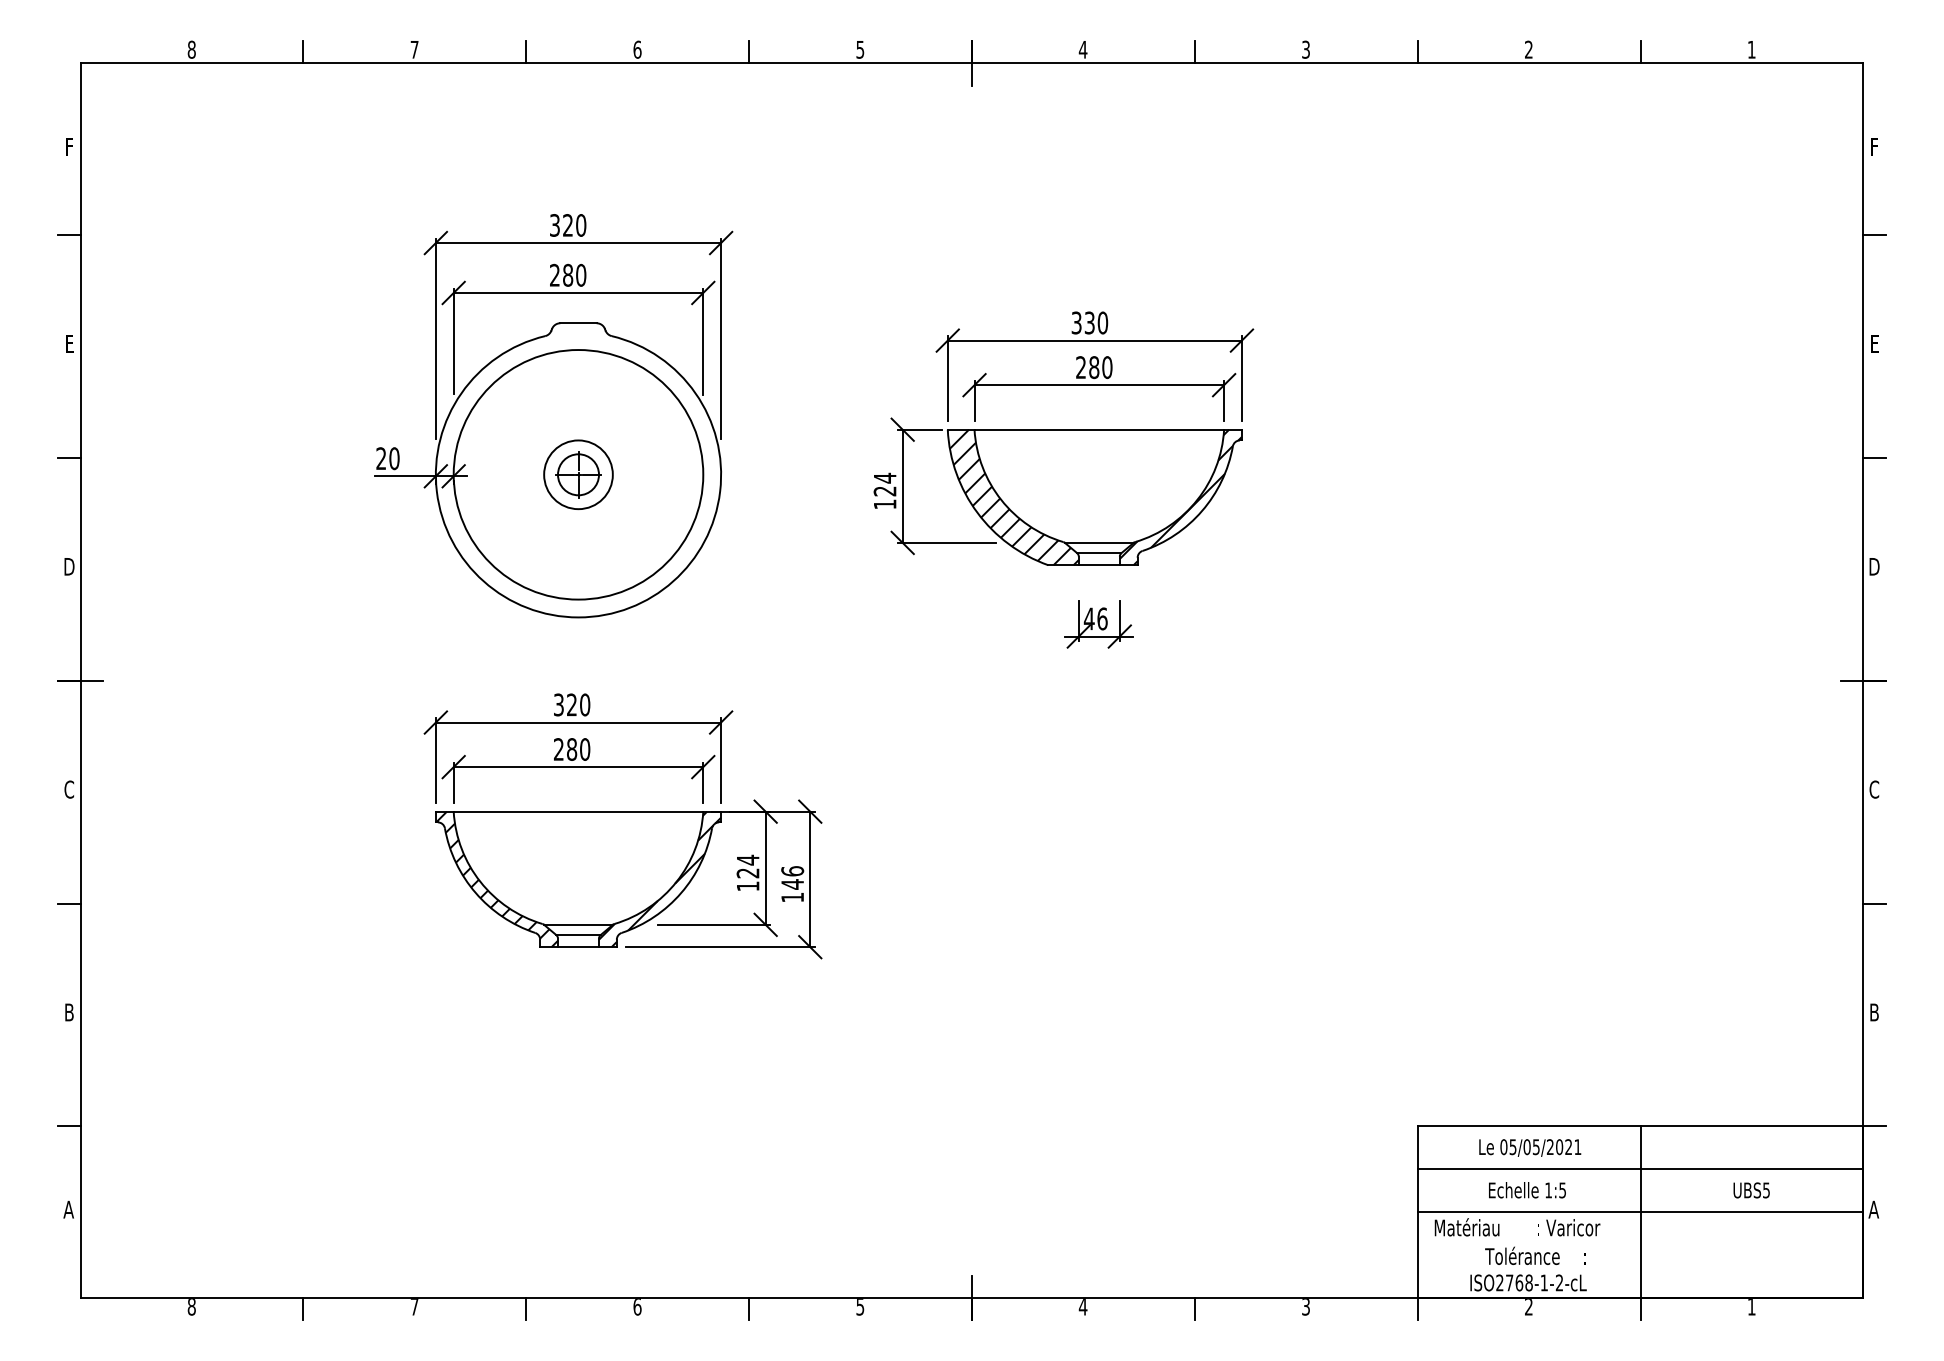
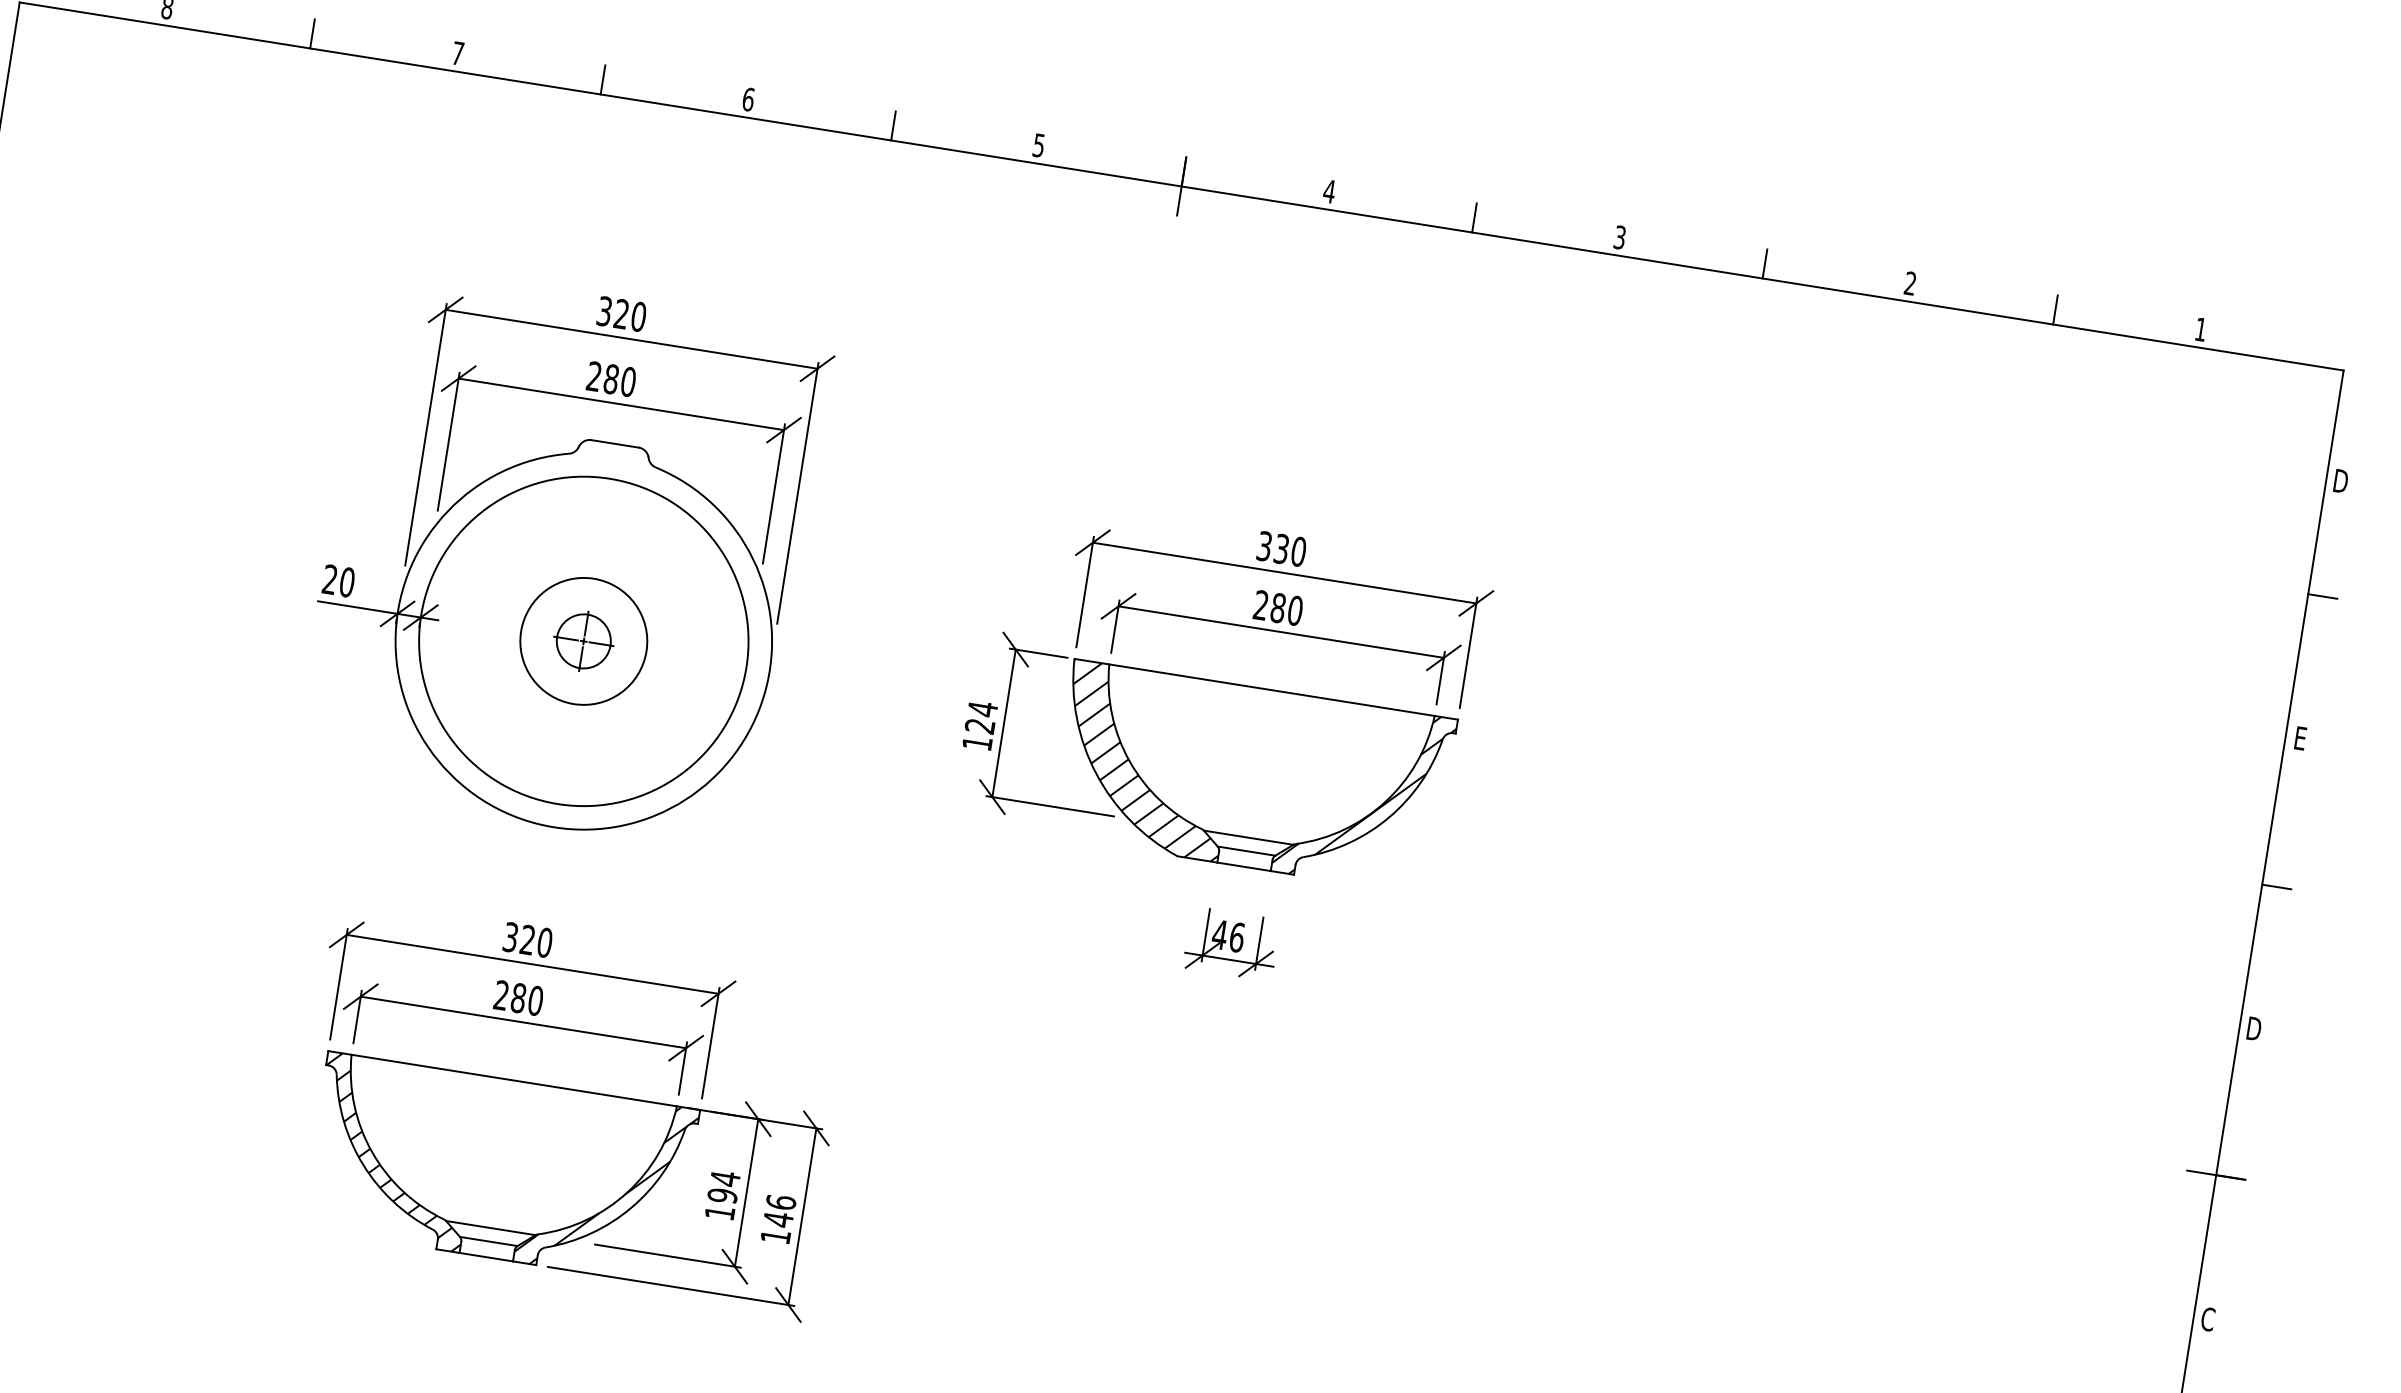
text: (1874, 146) -> (2341, 481), F -> D
circle: (578, 474) -> (583, 641), size x1.4
text: (747, 873) -> (721, 1196), 124 -> 194

